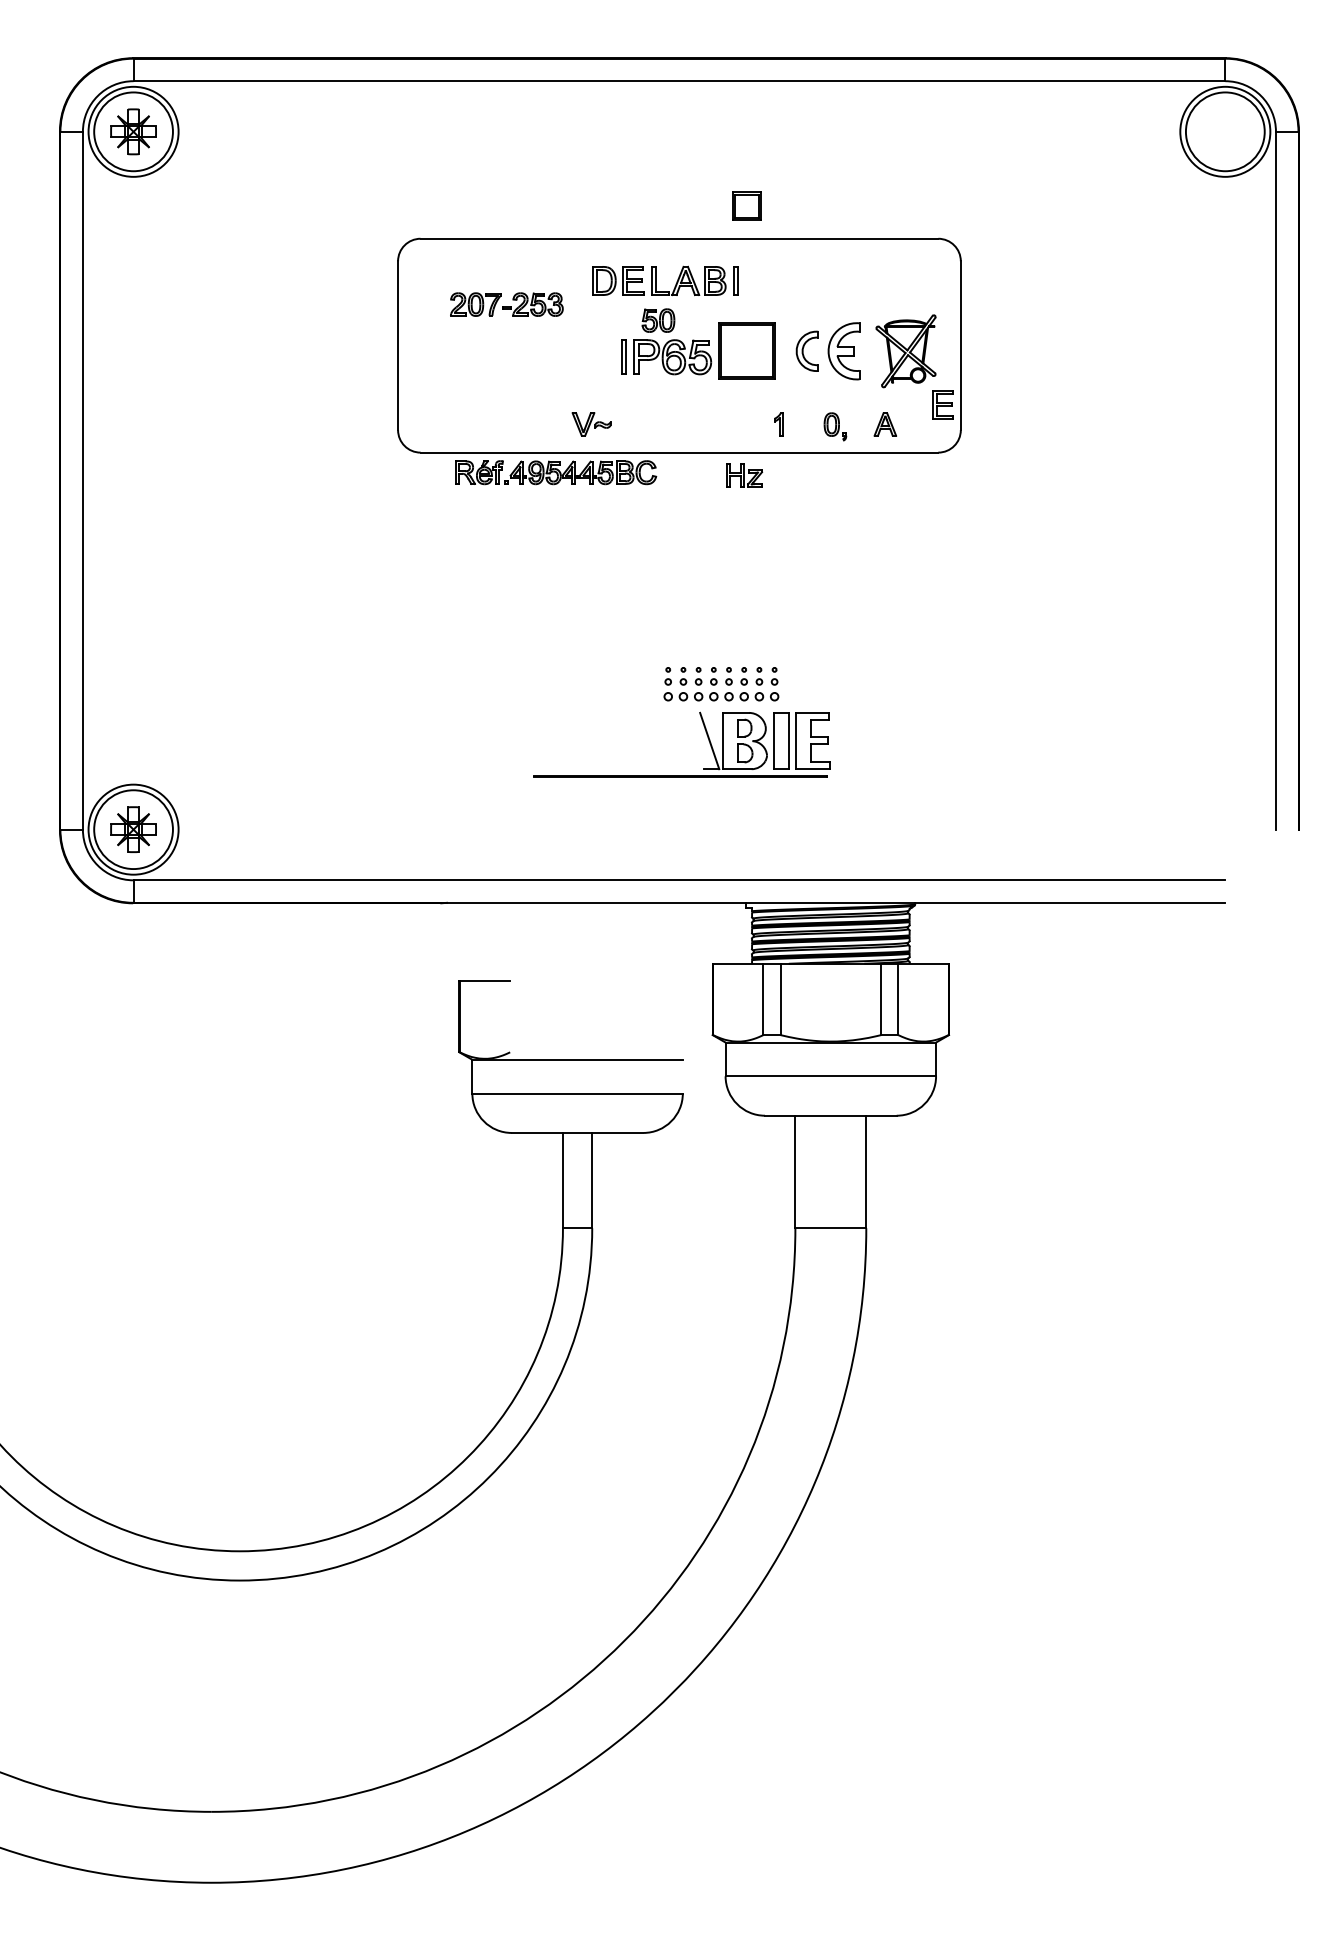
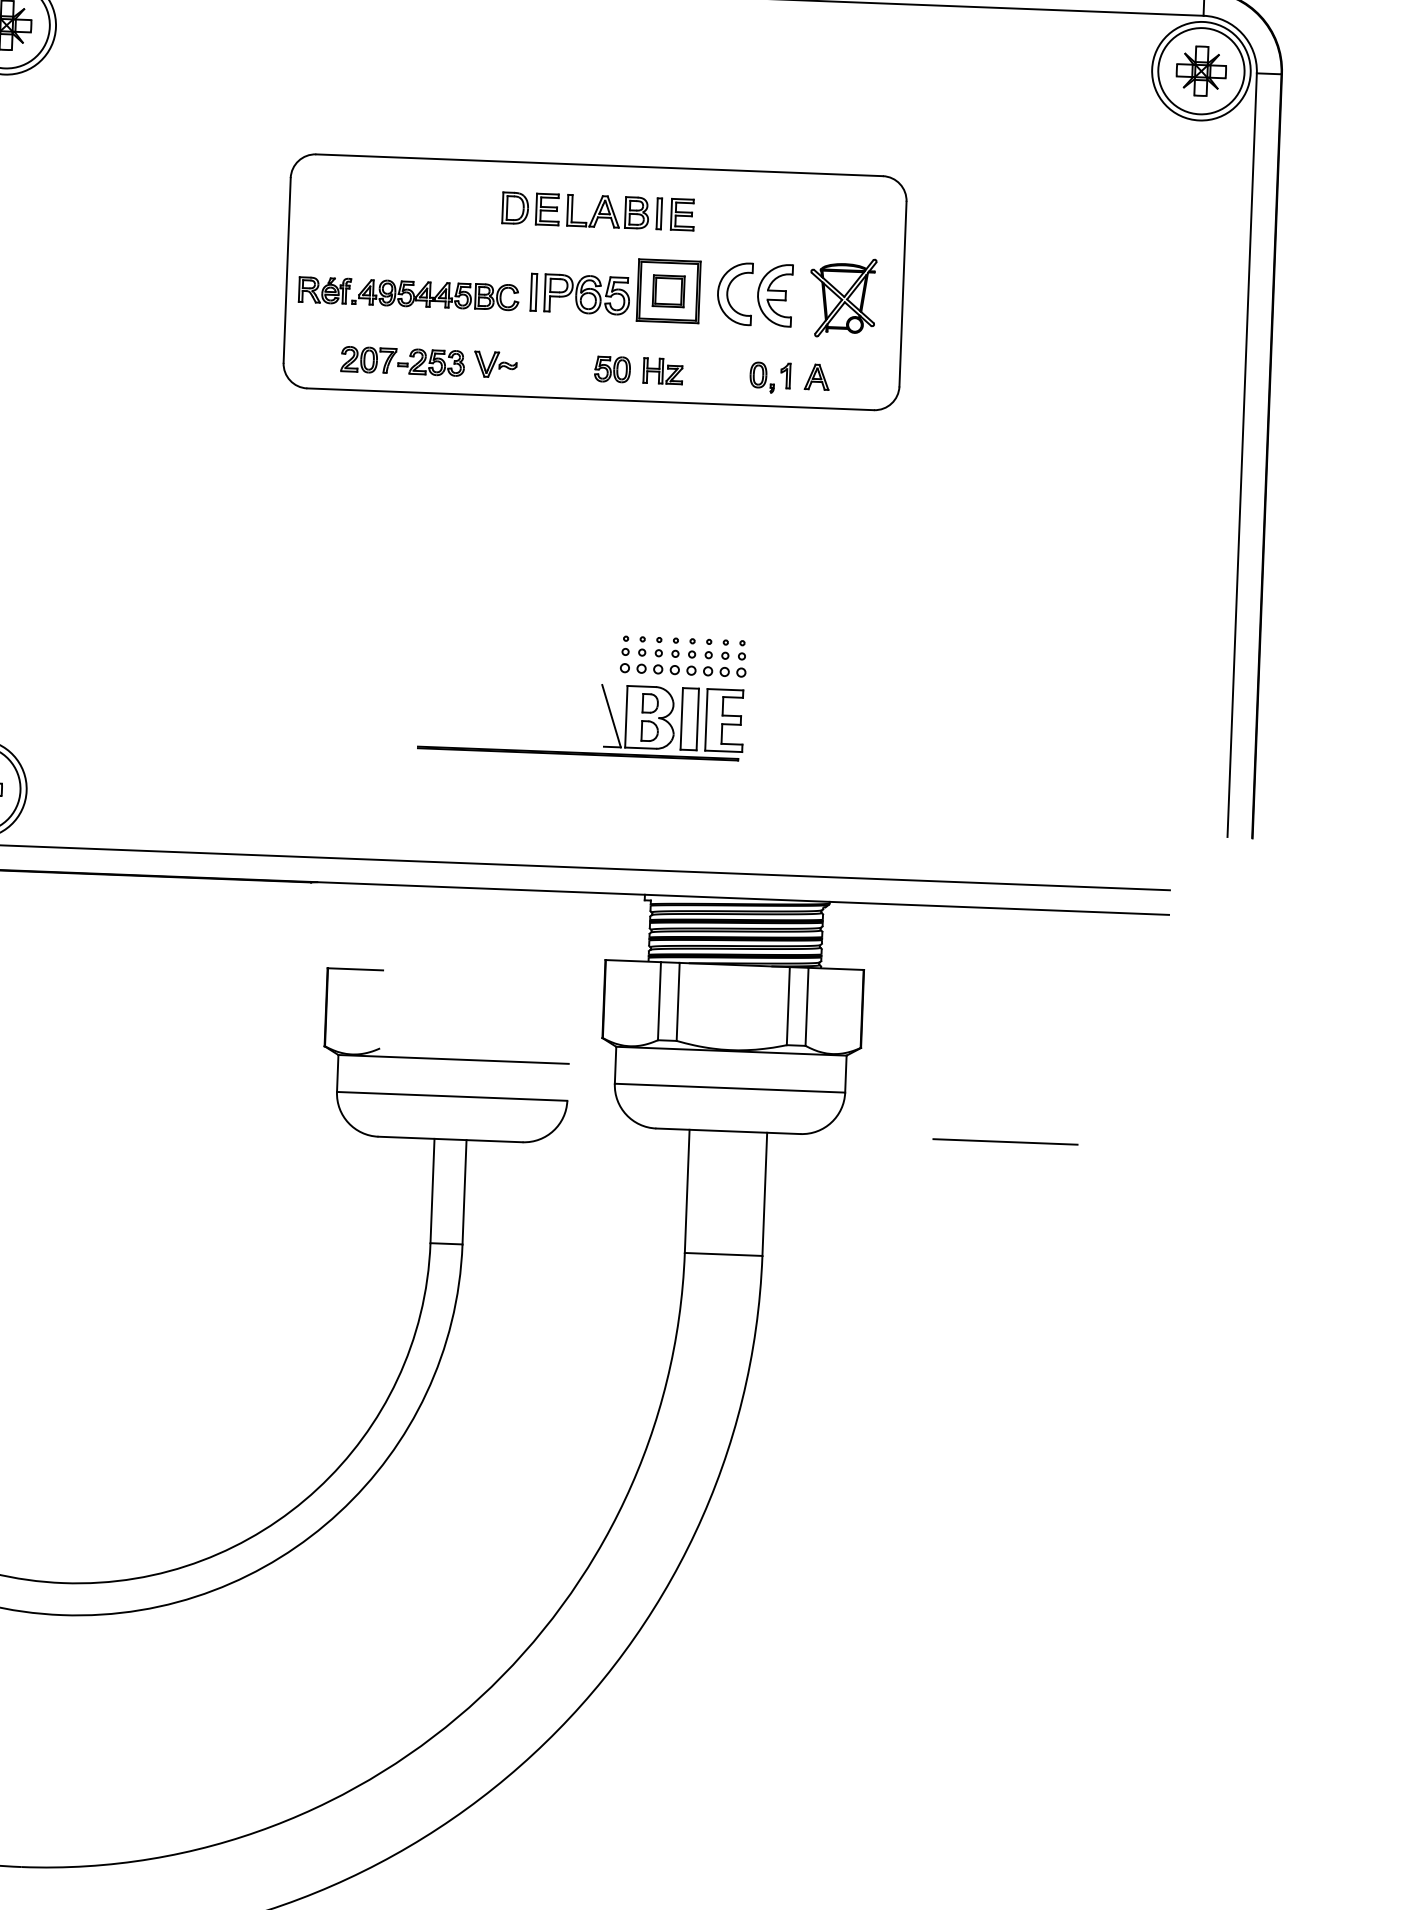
part: (1225, 131) -> (1201, 70), added
part: (746, 205) -> (668, 290), moved
part: (506, 304) -> (402, 361), moved
part: (658, 320) -> (612, 369), moved
part: (807, 351) -> (734, 294), size x1.43
part: (942, 404) -> (682, 214), moved
part: (778, 424) -> (785, 375), moved
part: (556, 472) -> (409, 293), moved
part: (744, 475) -> (662, 371), moved
part: (721, 684) -> (683, 656), moved
line: (1083, 1115) -> (1004, 1141), added

